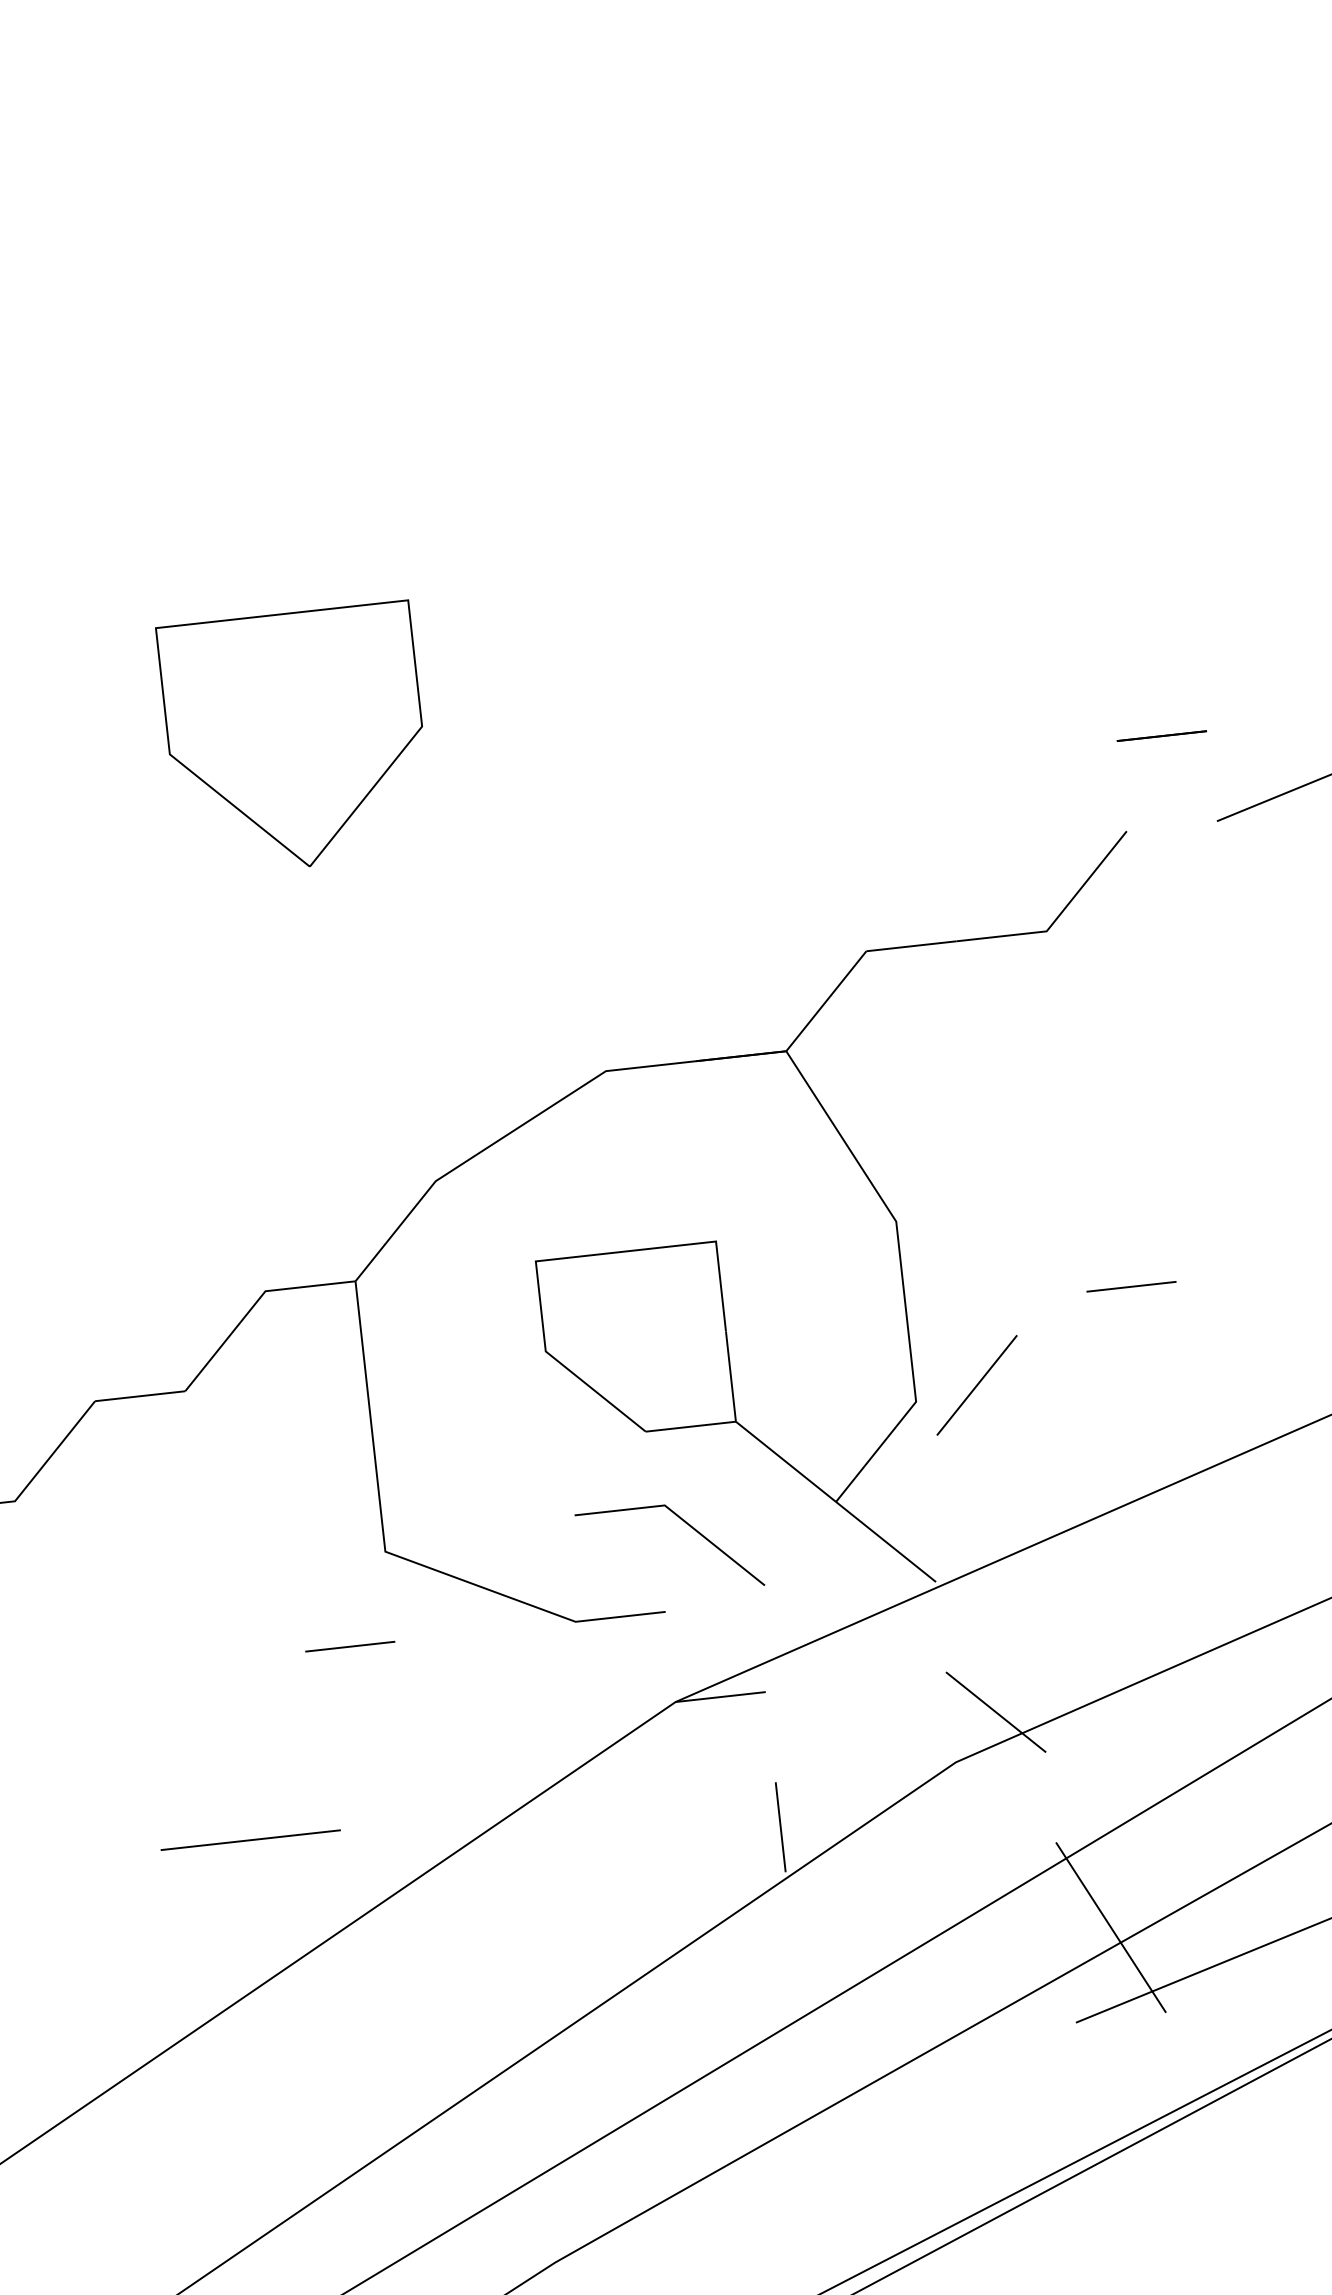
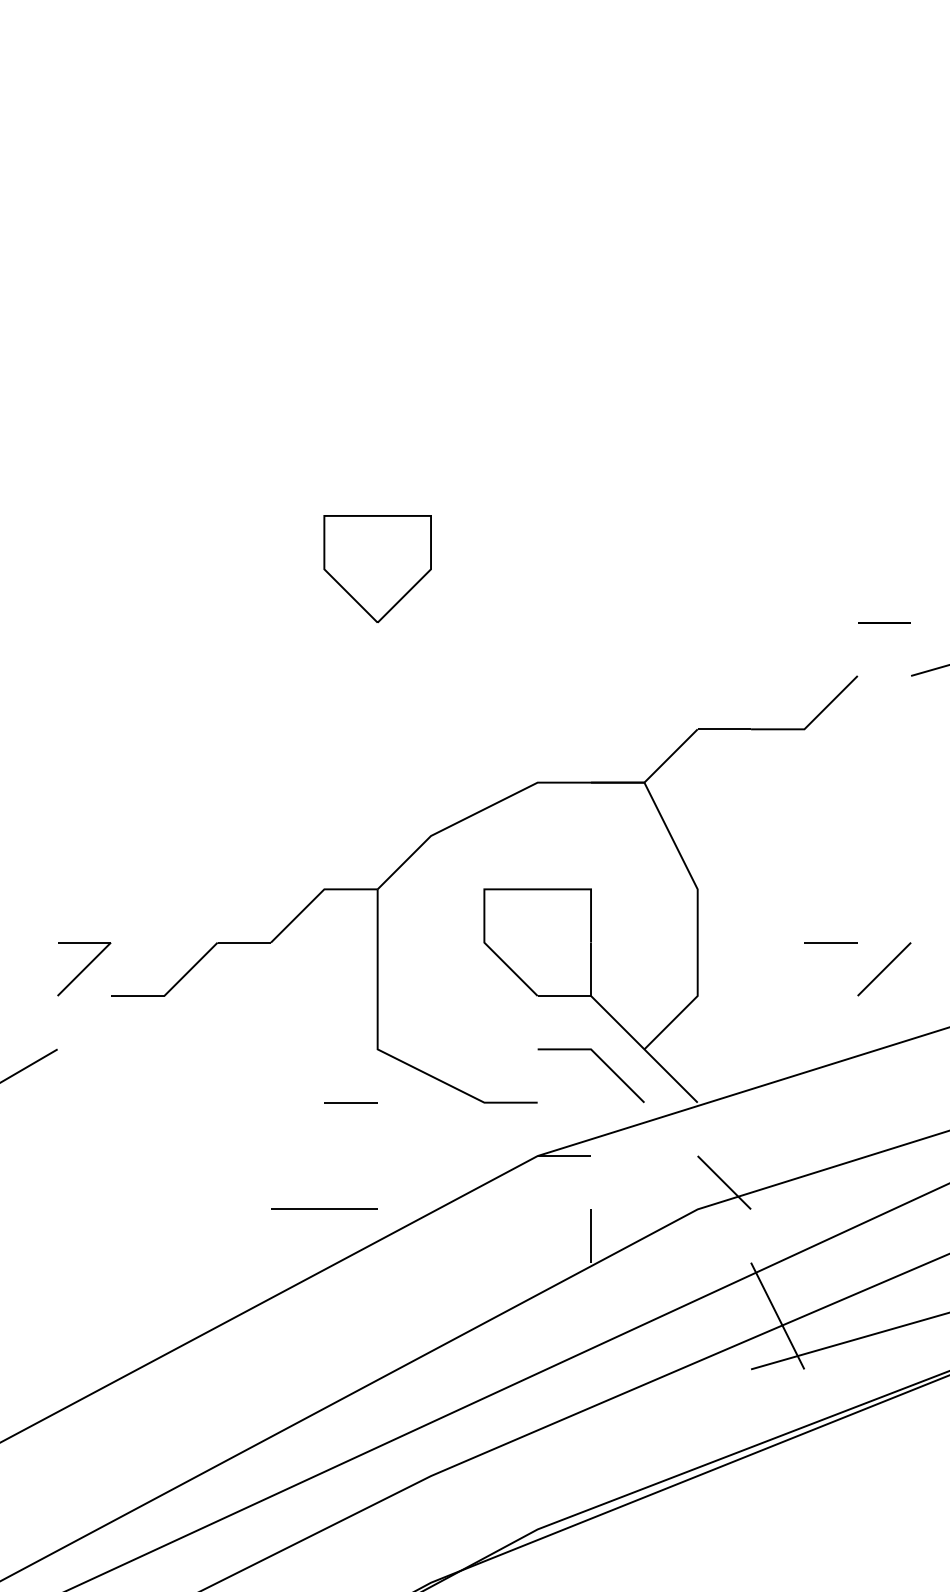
part: (295, 740) -> (377, 569), size x0.71
line: (977, 1385) -> (884, 969), moved
curve: (686, 1525) -> (602, 1062), moved
line: (250, 1838) -> (324, 1208), moved

